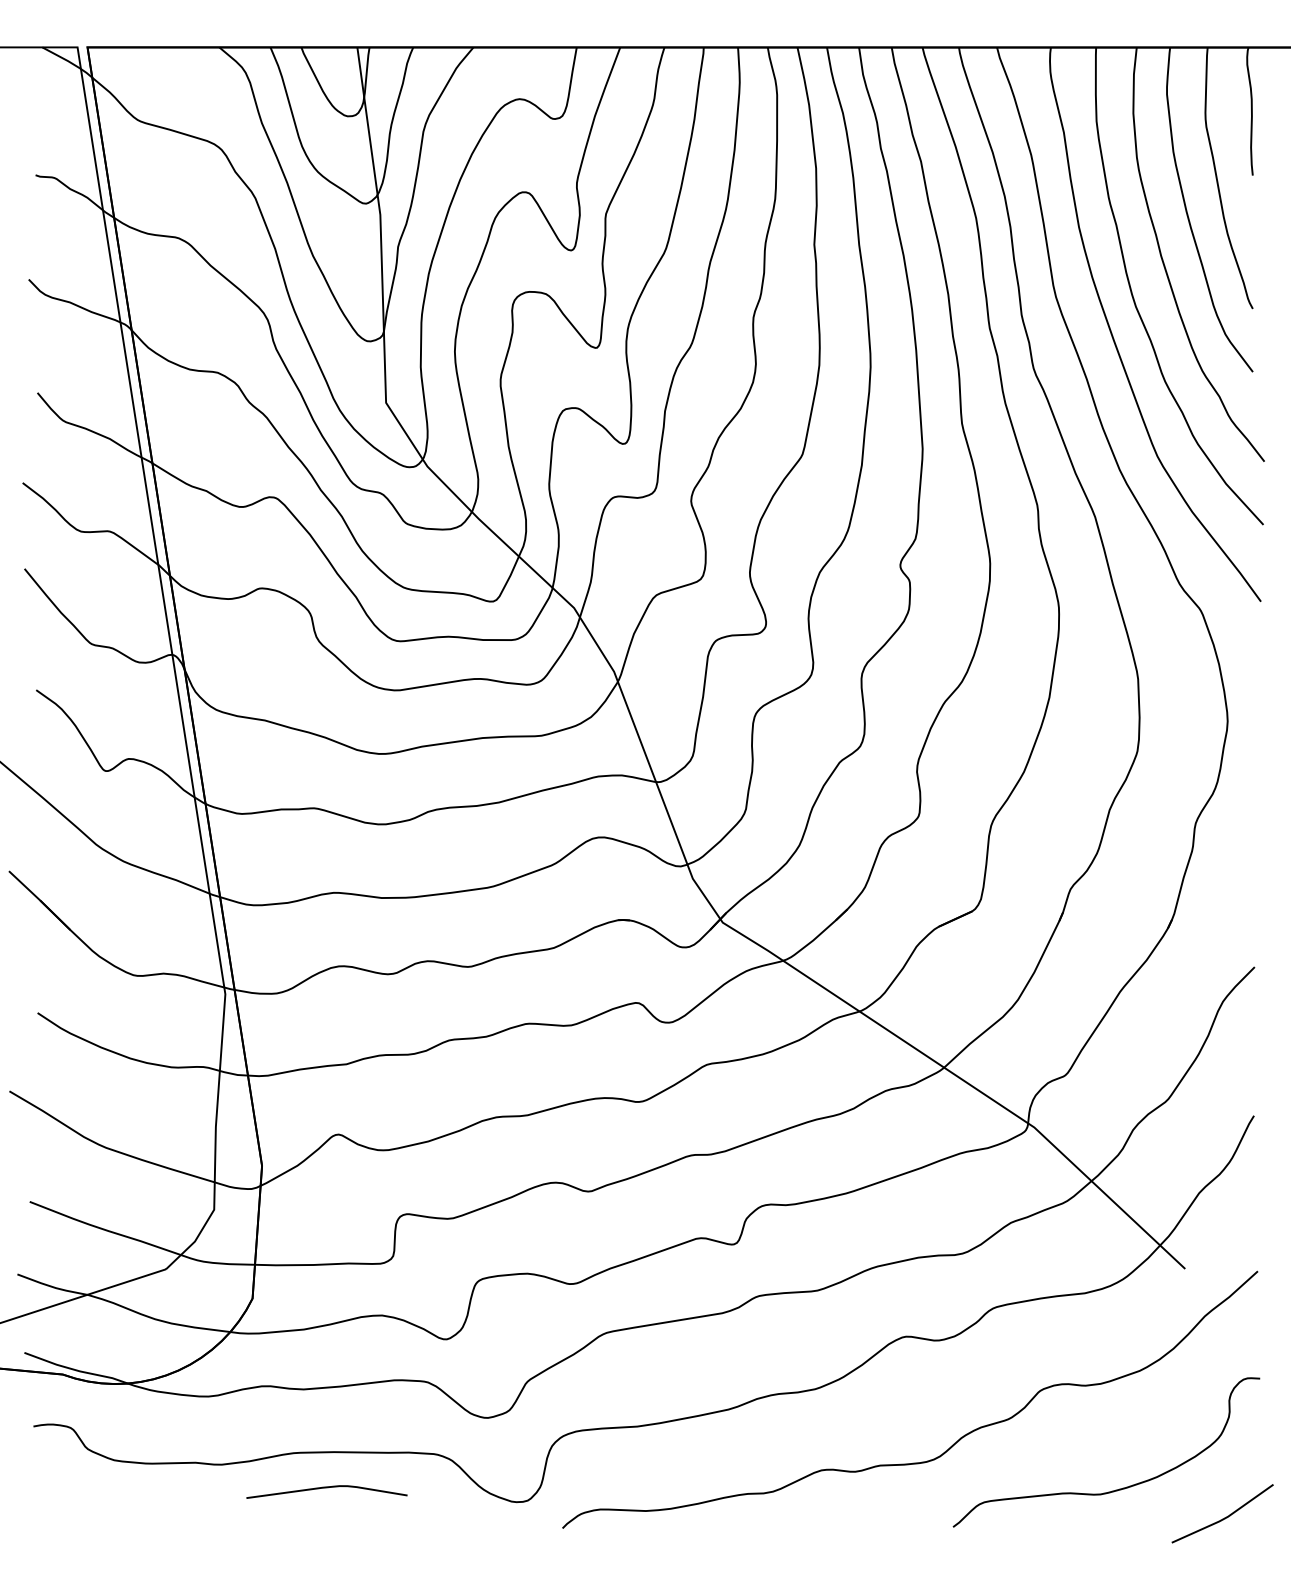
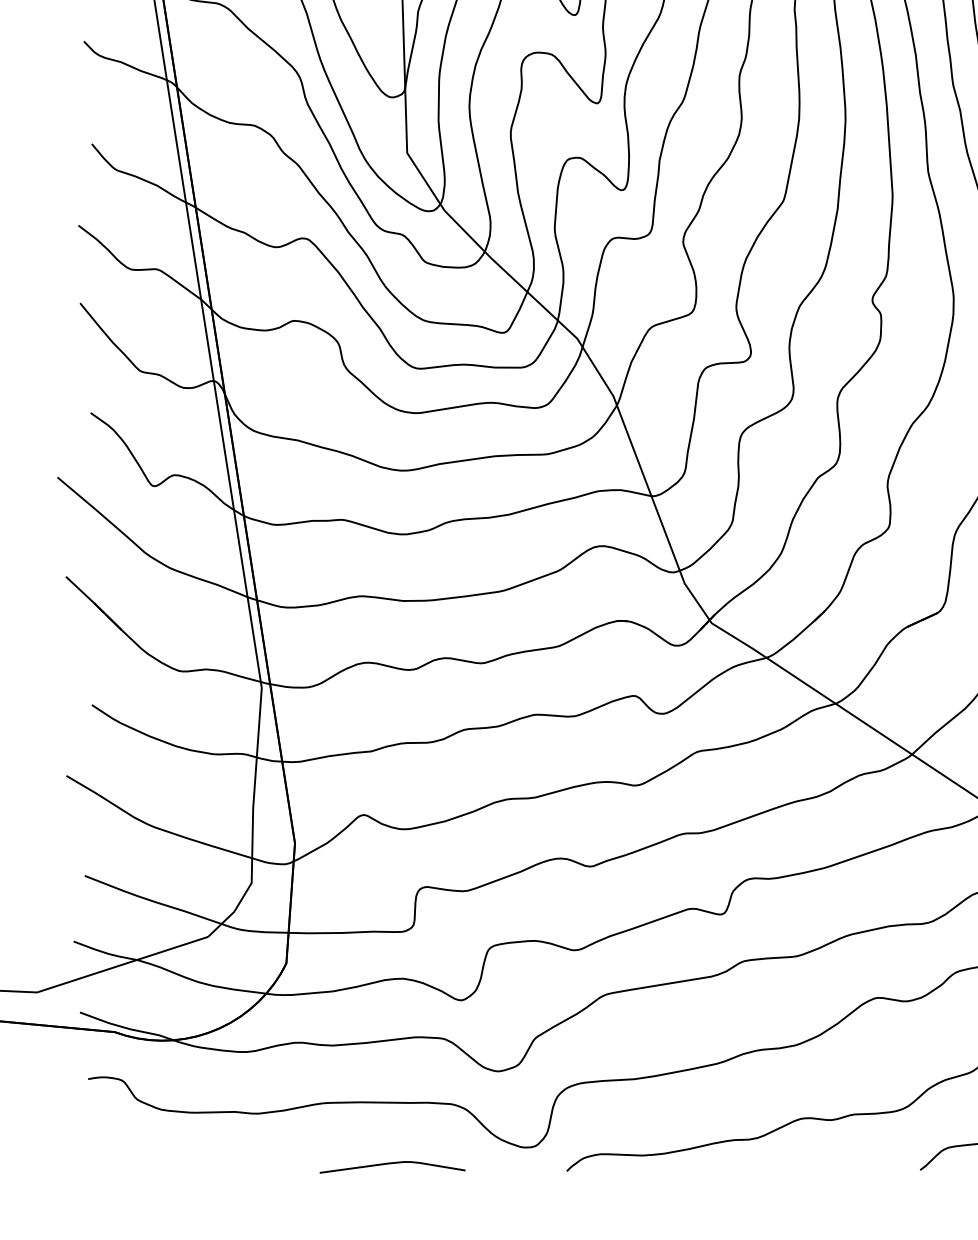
curve: (326, 1488) -> (392, 1164), moved

